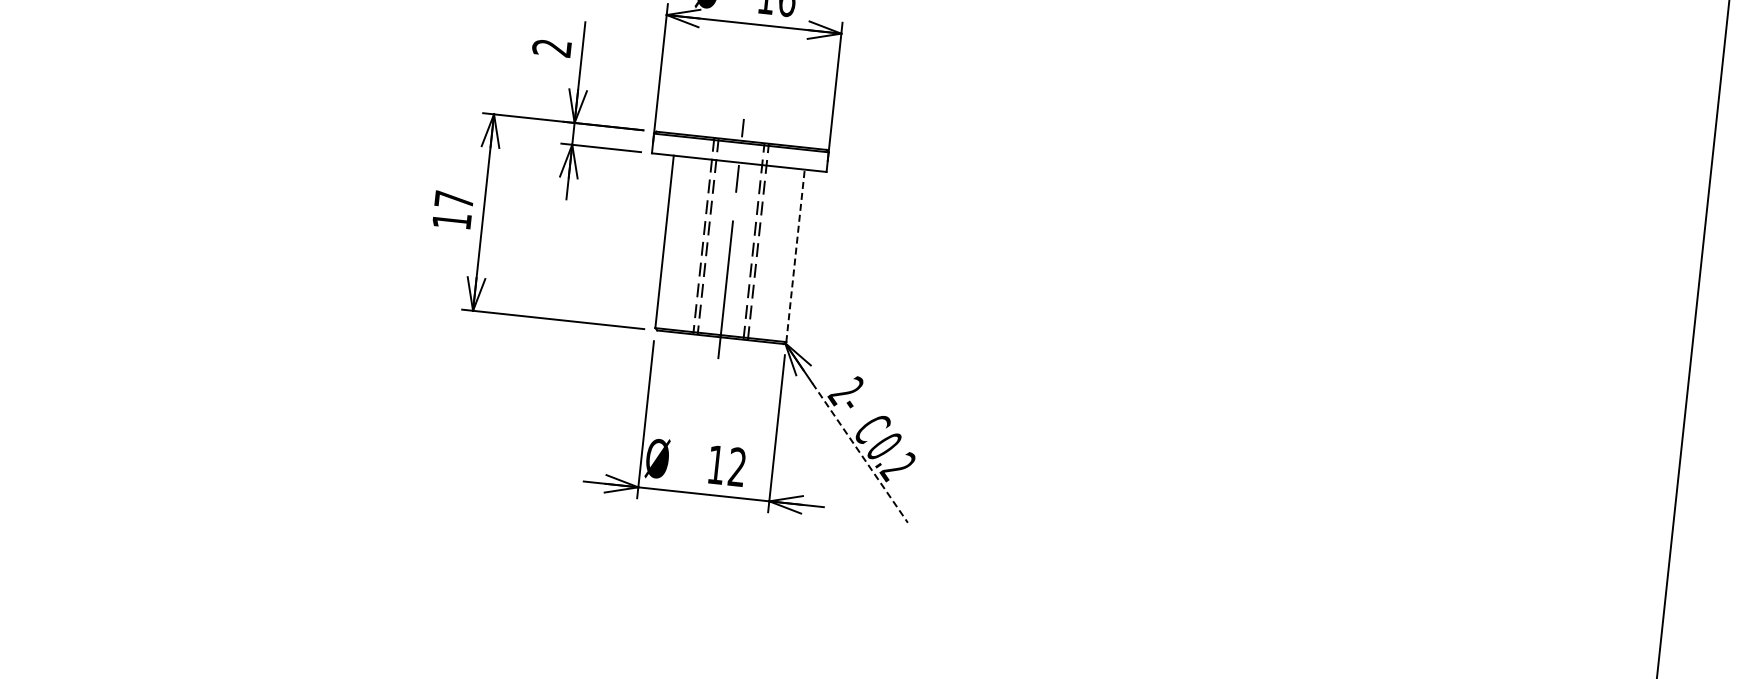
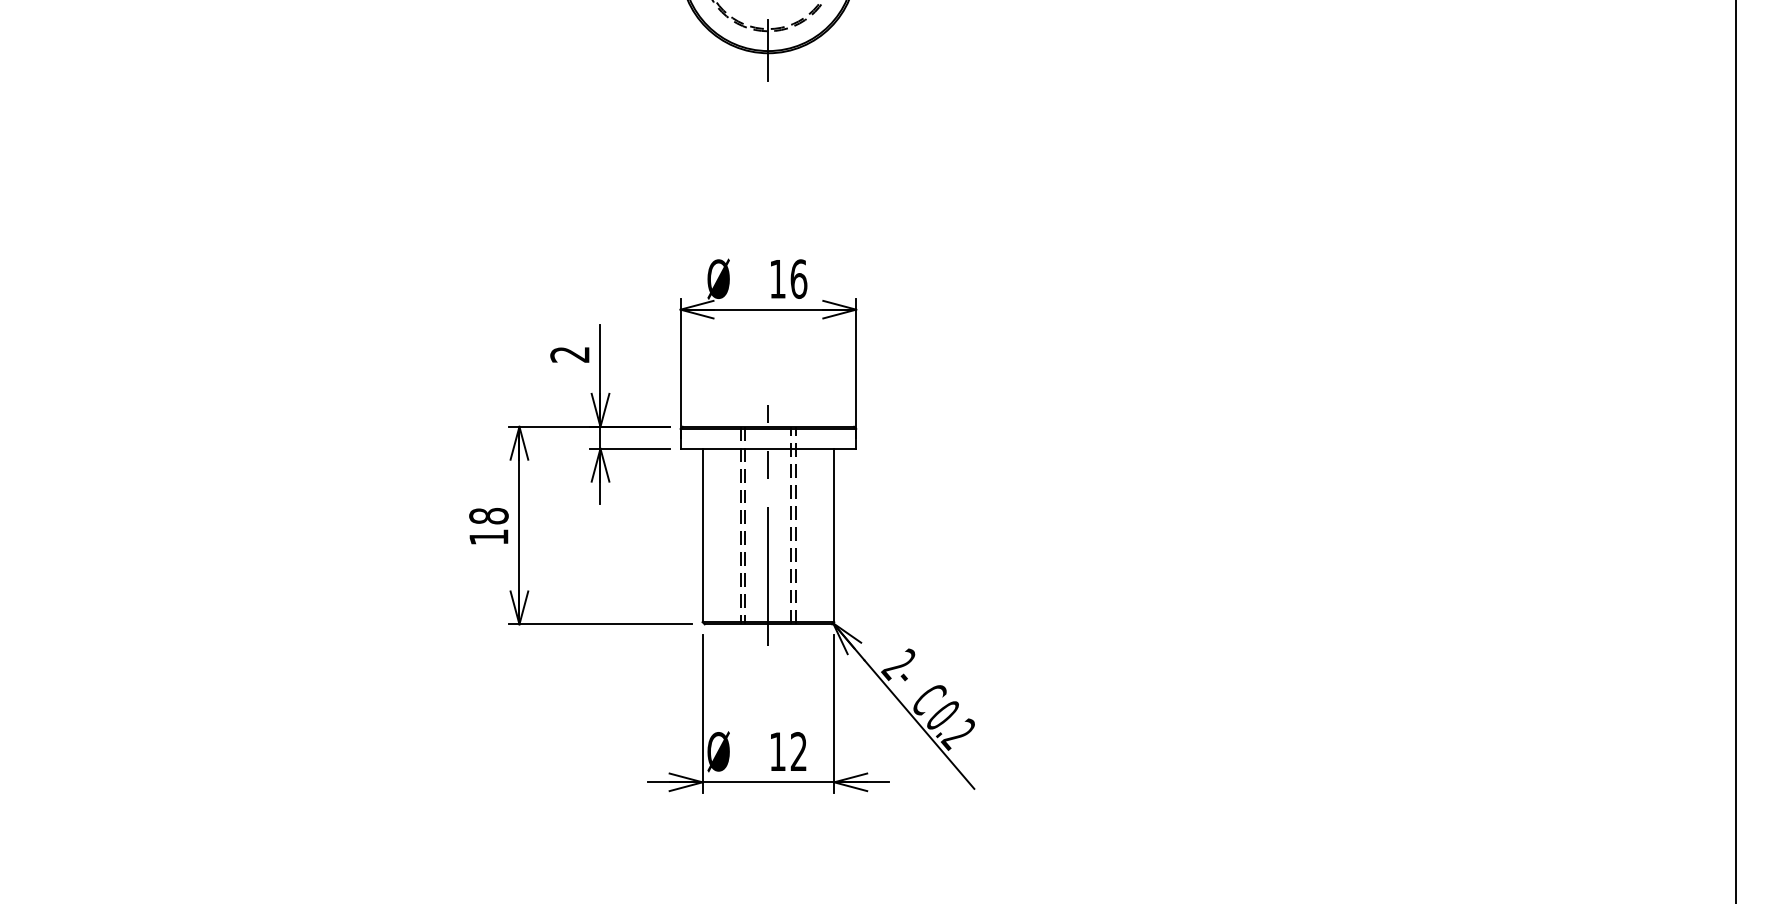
text: (453, 200) -> (488, 516), 17 -> 18
line: (795, 255) -> (834, 535), dashed -> solid
line: (860, 452) -> (919, 724), dashed -> solid

